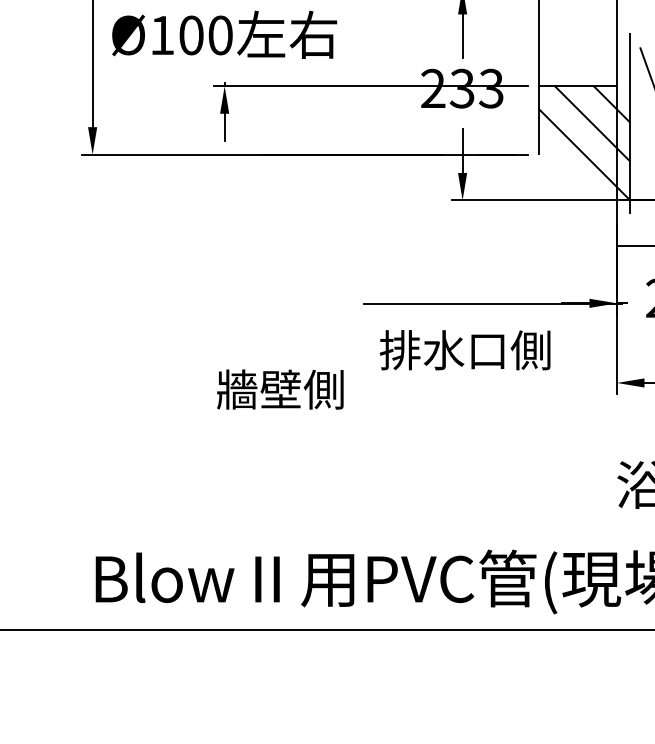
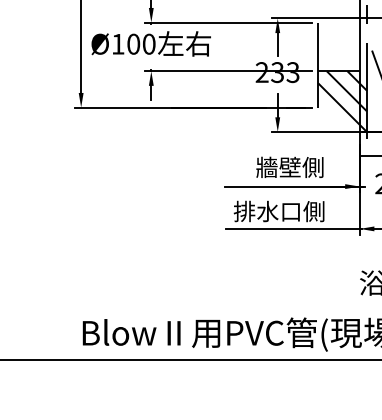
line: (494, 384) -> (294, 229), added
text: (279, 387) -> (289, 166), moved

